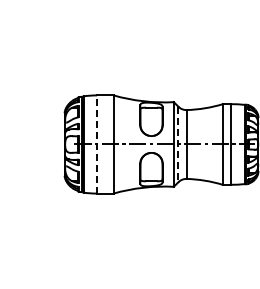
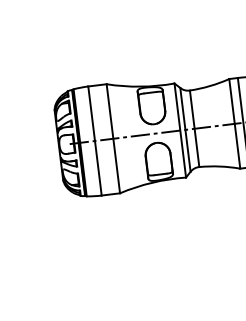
line: (97, 144) -> (95, 140), dashed -> solid
line: (178, 144) -> (185, 129), dashed -> solid

